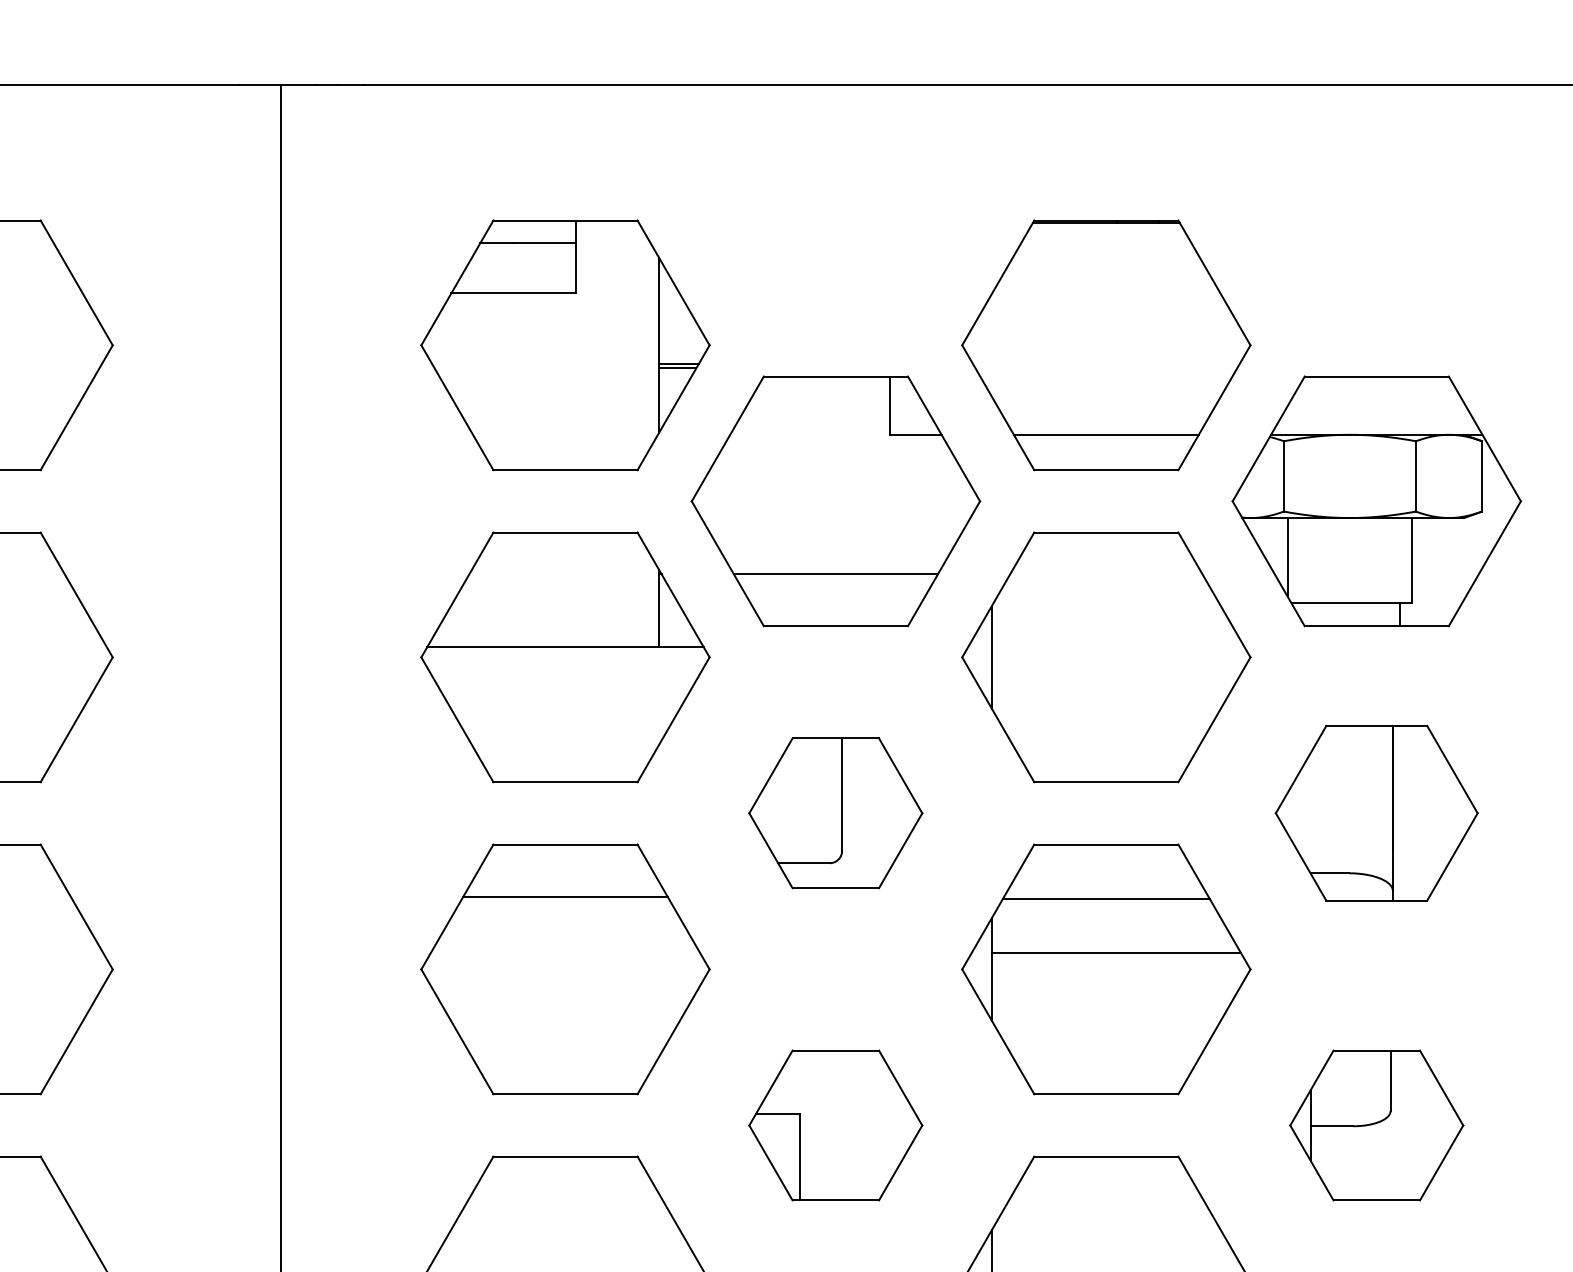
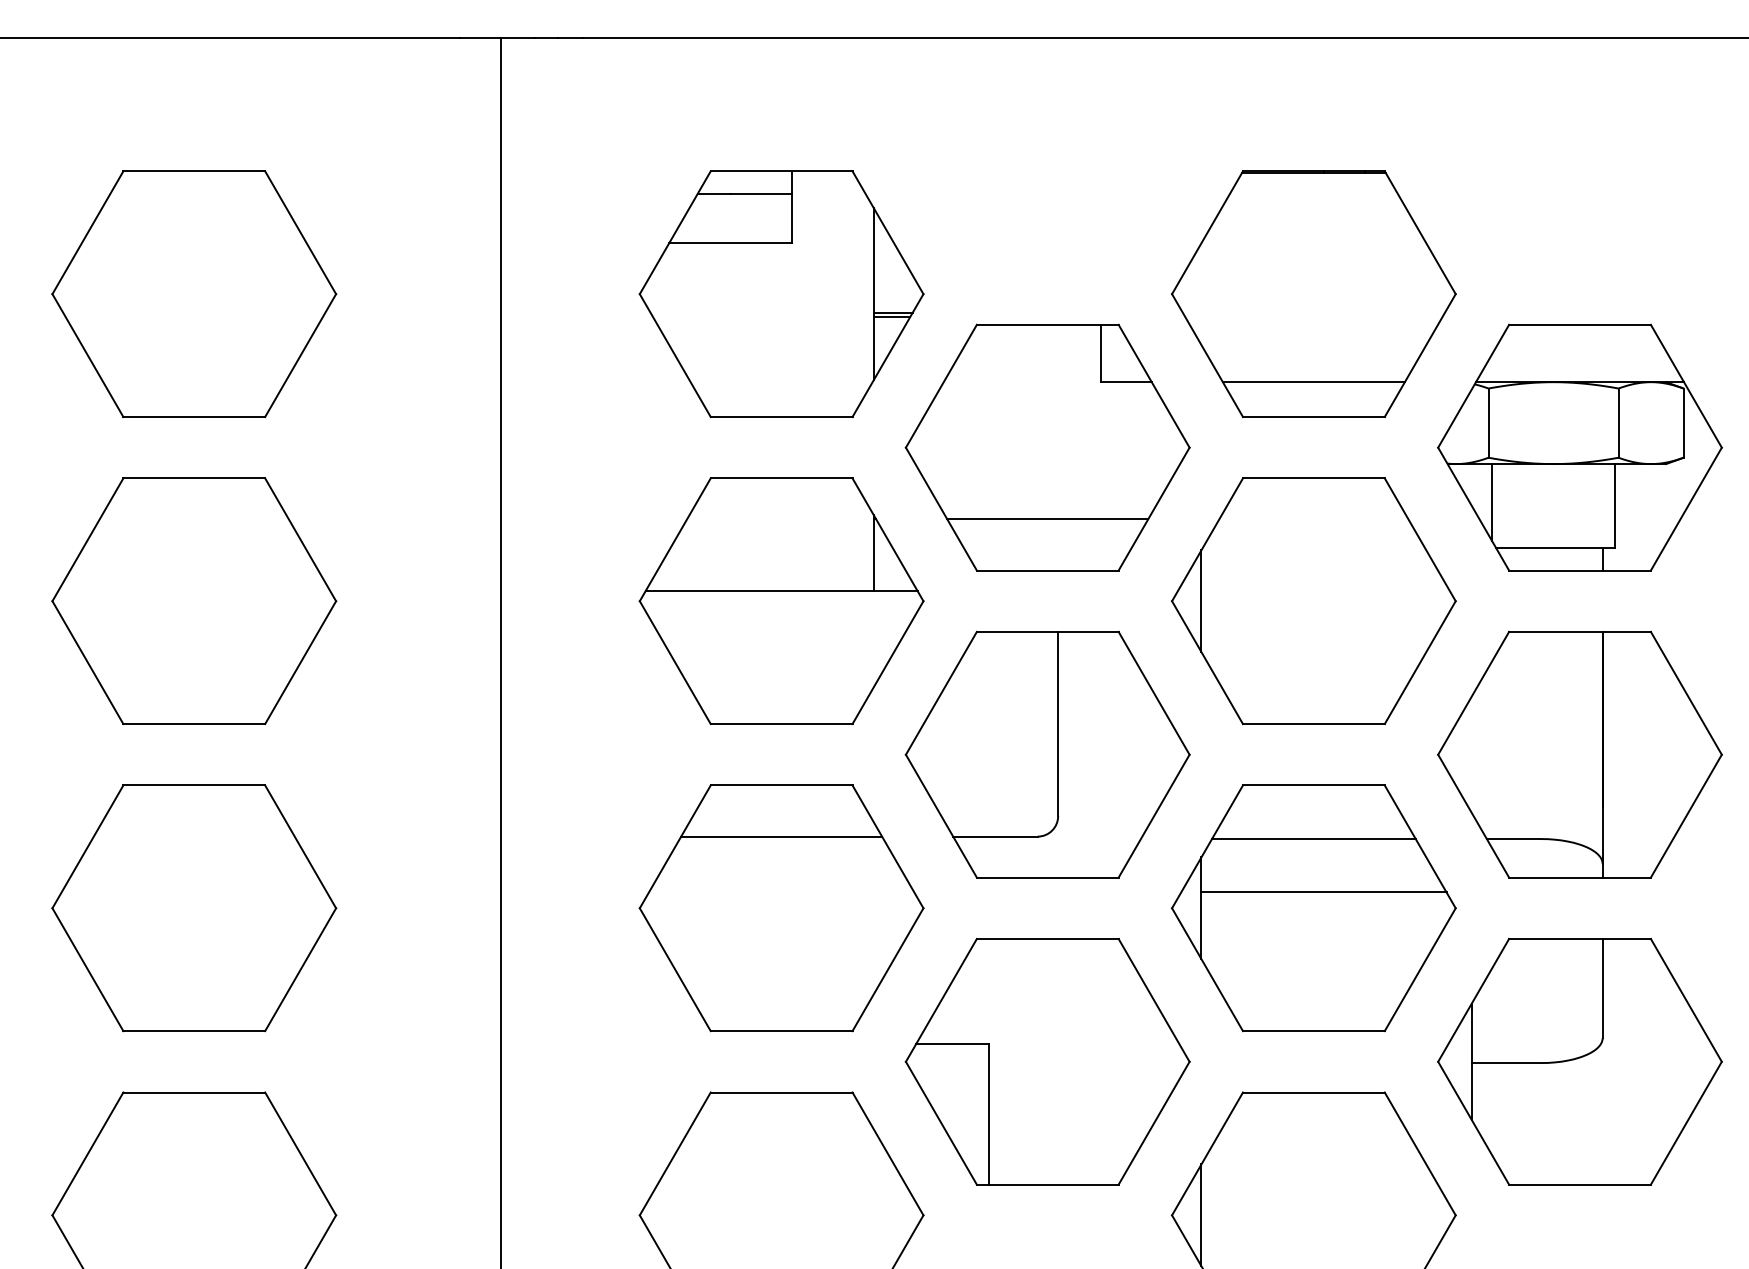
part: (835, 813) -> (1047, 754), size x1.67
part: (1376, 813) -> (1579, 754), size x1.43
part: (835, 1125) -> (1047, 1061), size x1.67
part: (1376, 1125) -> (1579, 1061), size x1.67

